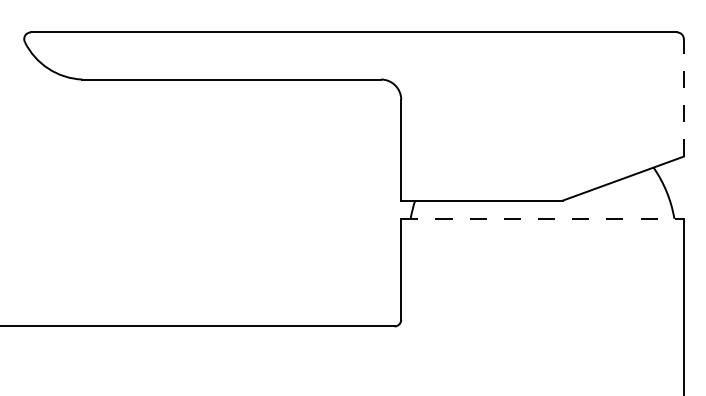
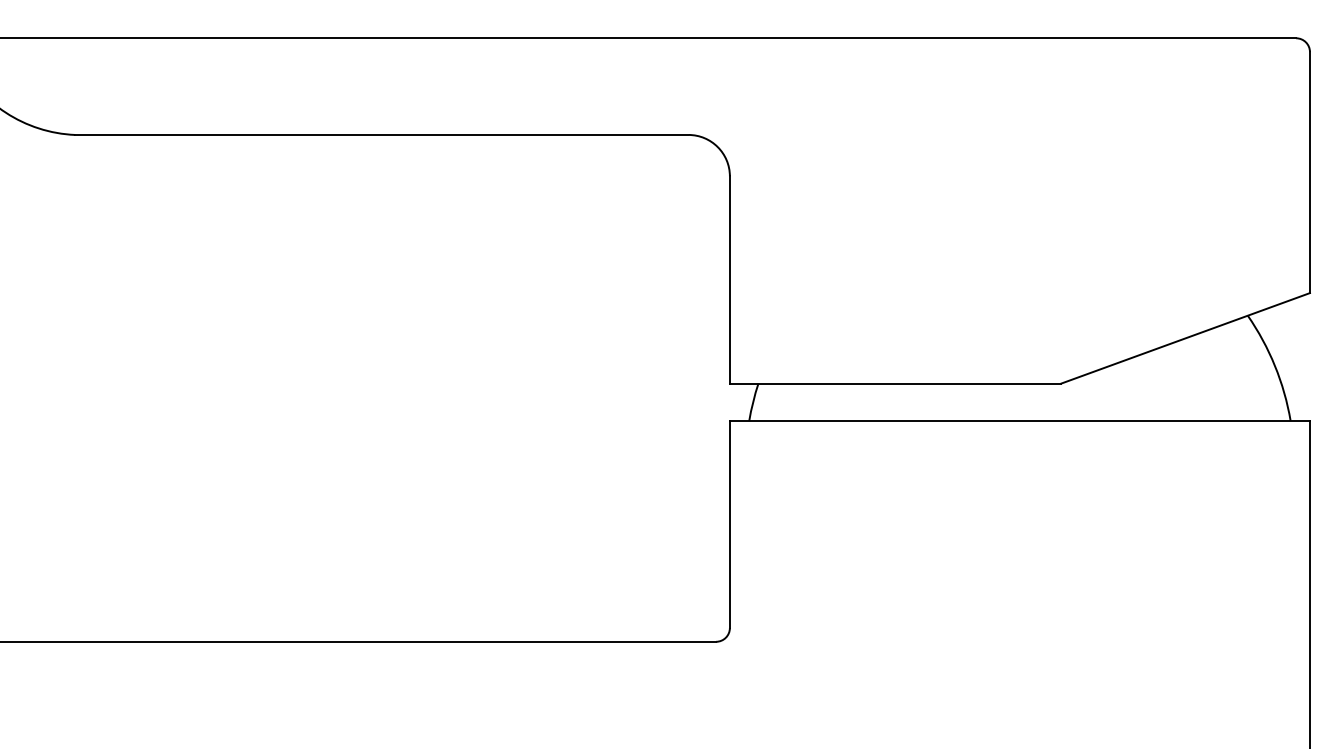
line: (683, 97) -> (1309, 171), dashed -> solid
line: (543, 218) -> (1021, 420), dashed -> solid

